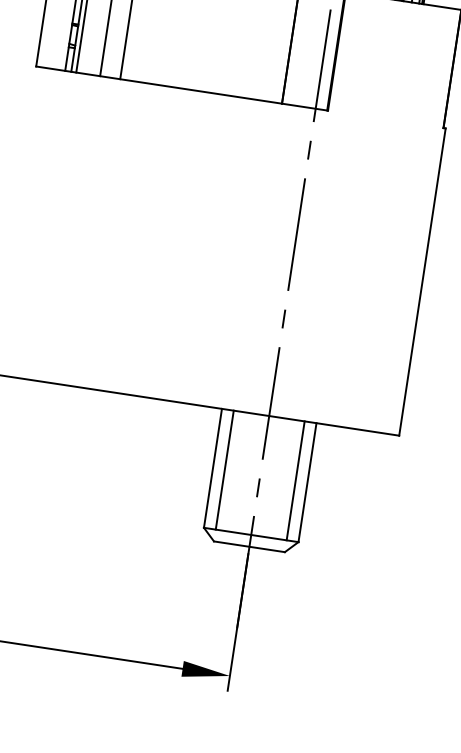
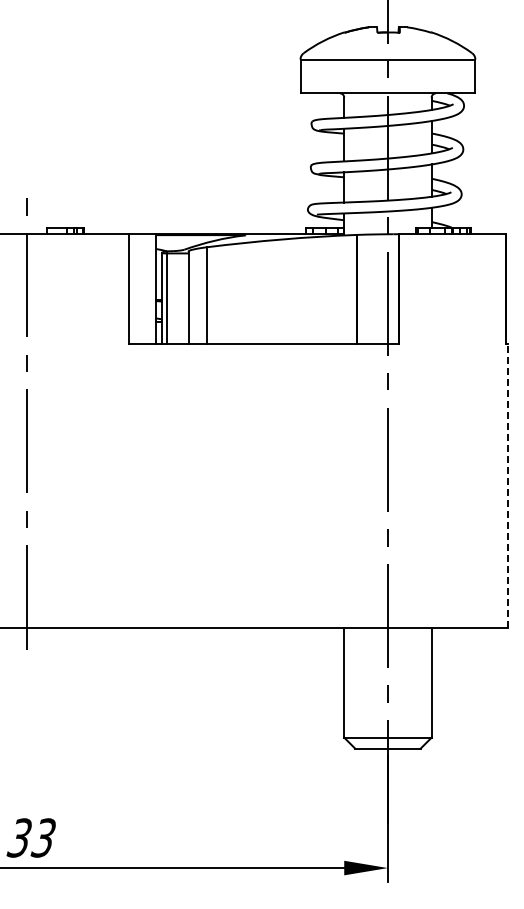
line: (422, 282) -> (508, 485), solid -> dashed
line: (225, 470) -> (355, 682), removed
line: (295, 480) -> (420, 682), removed

